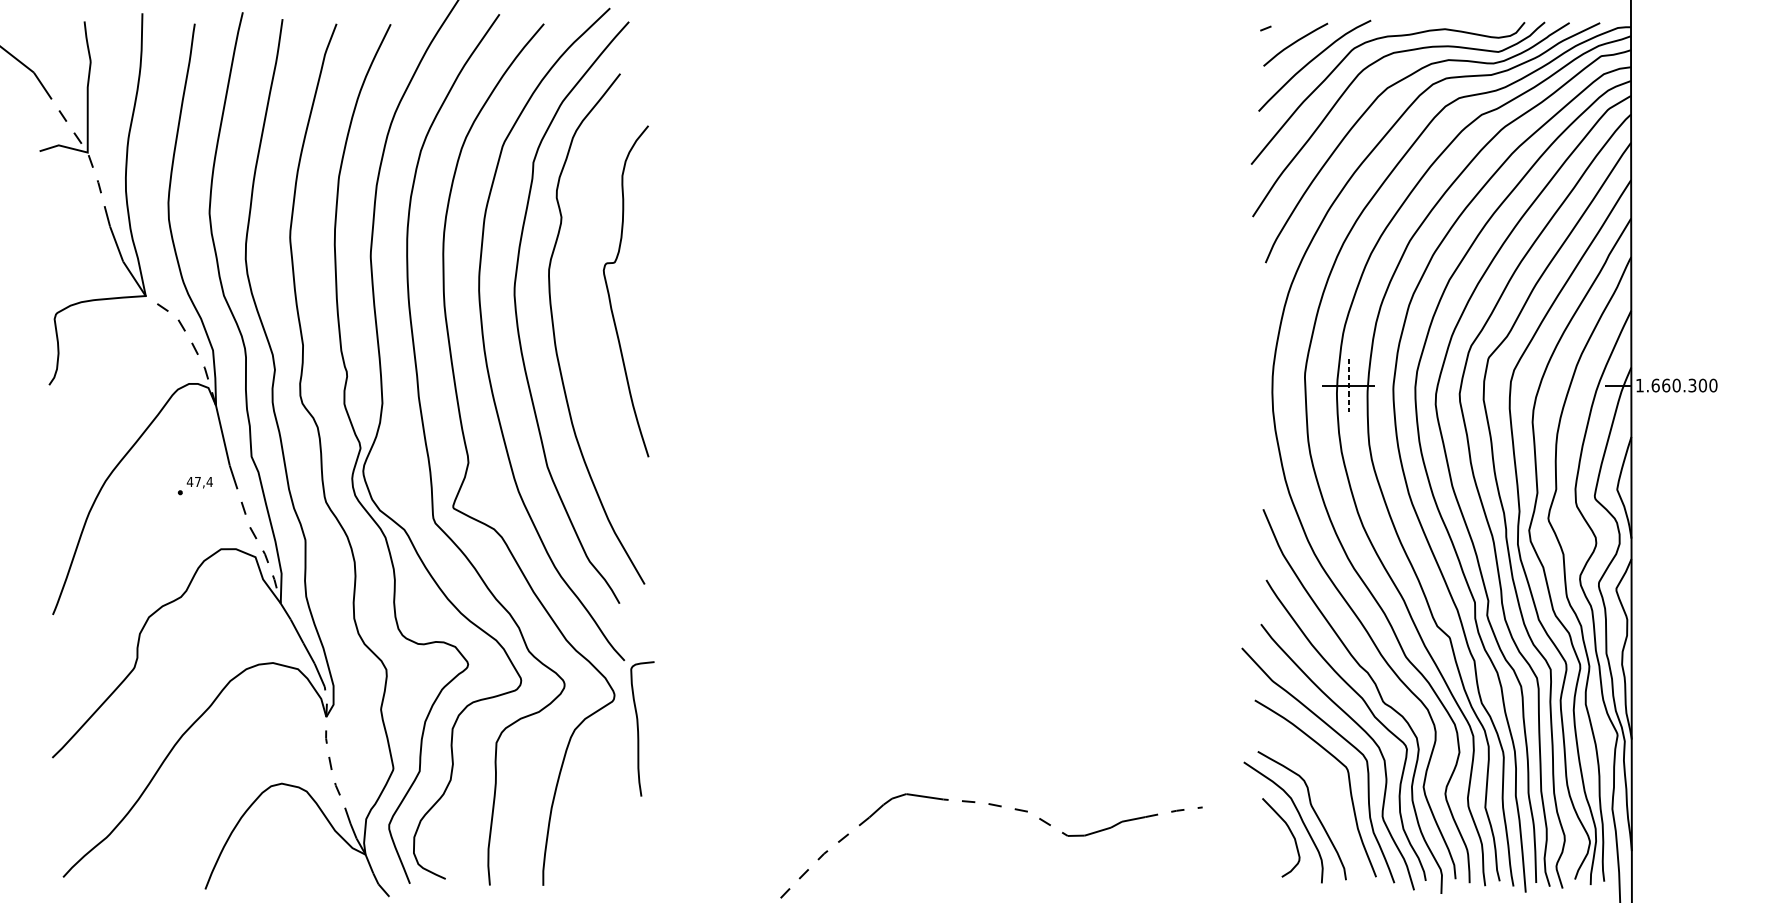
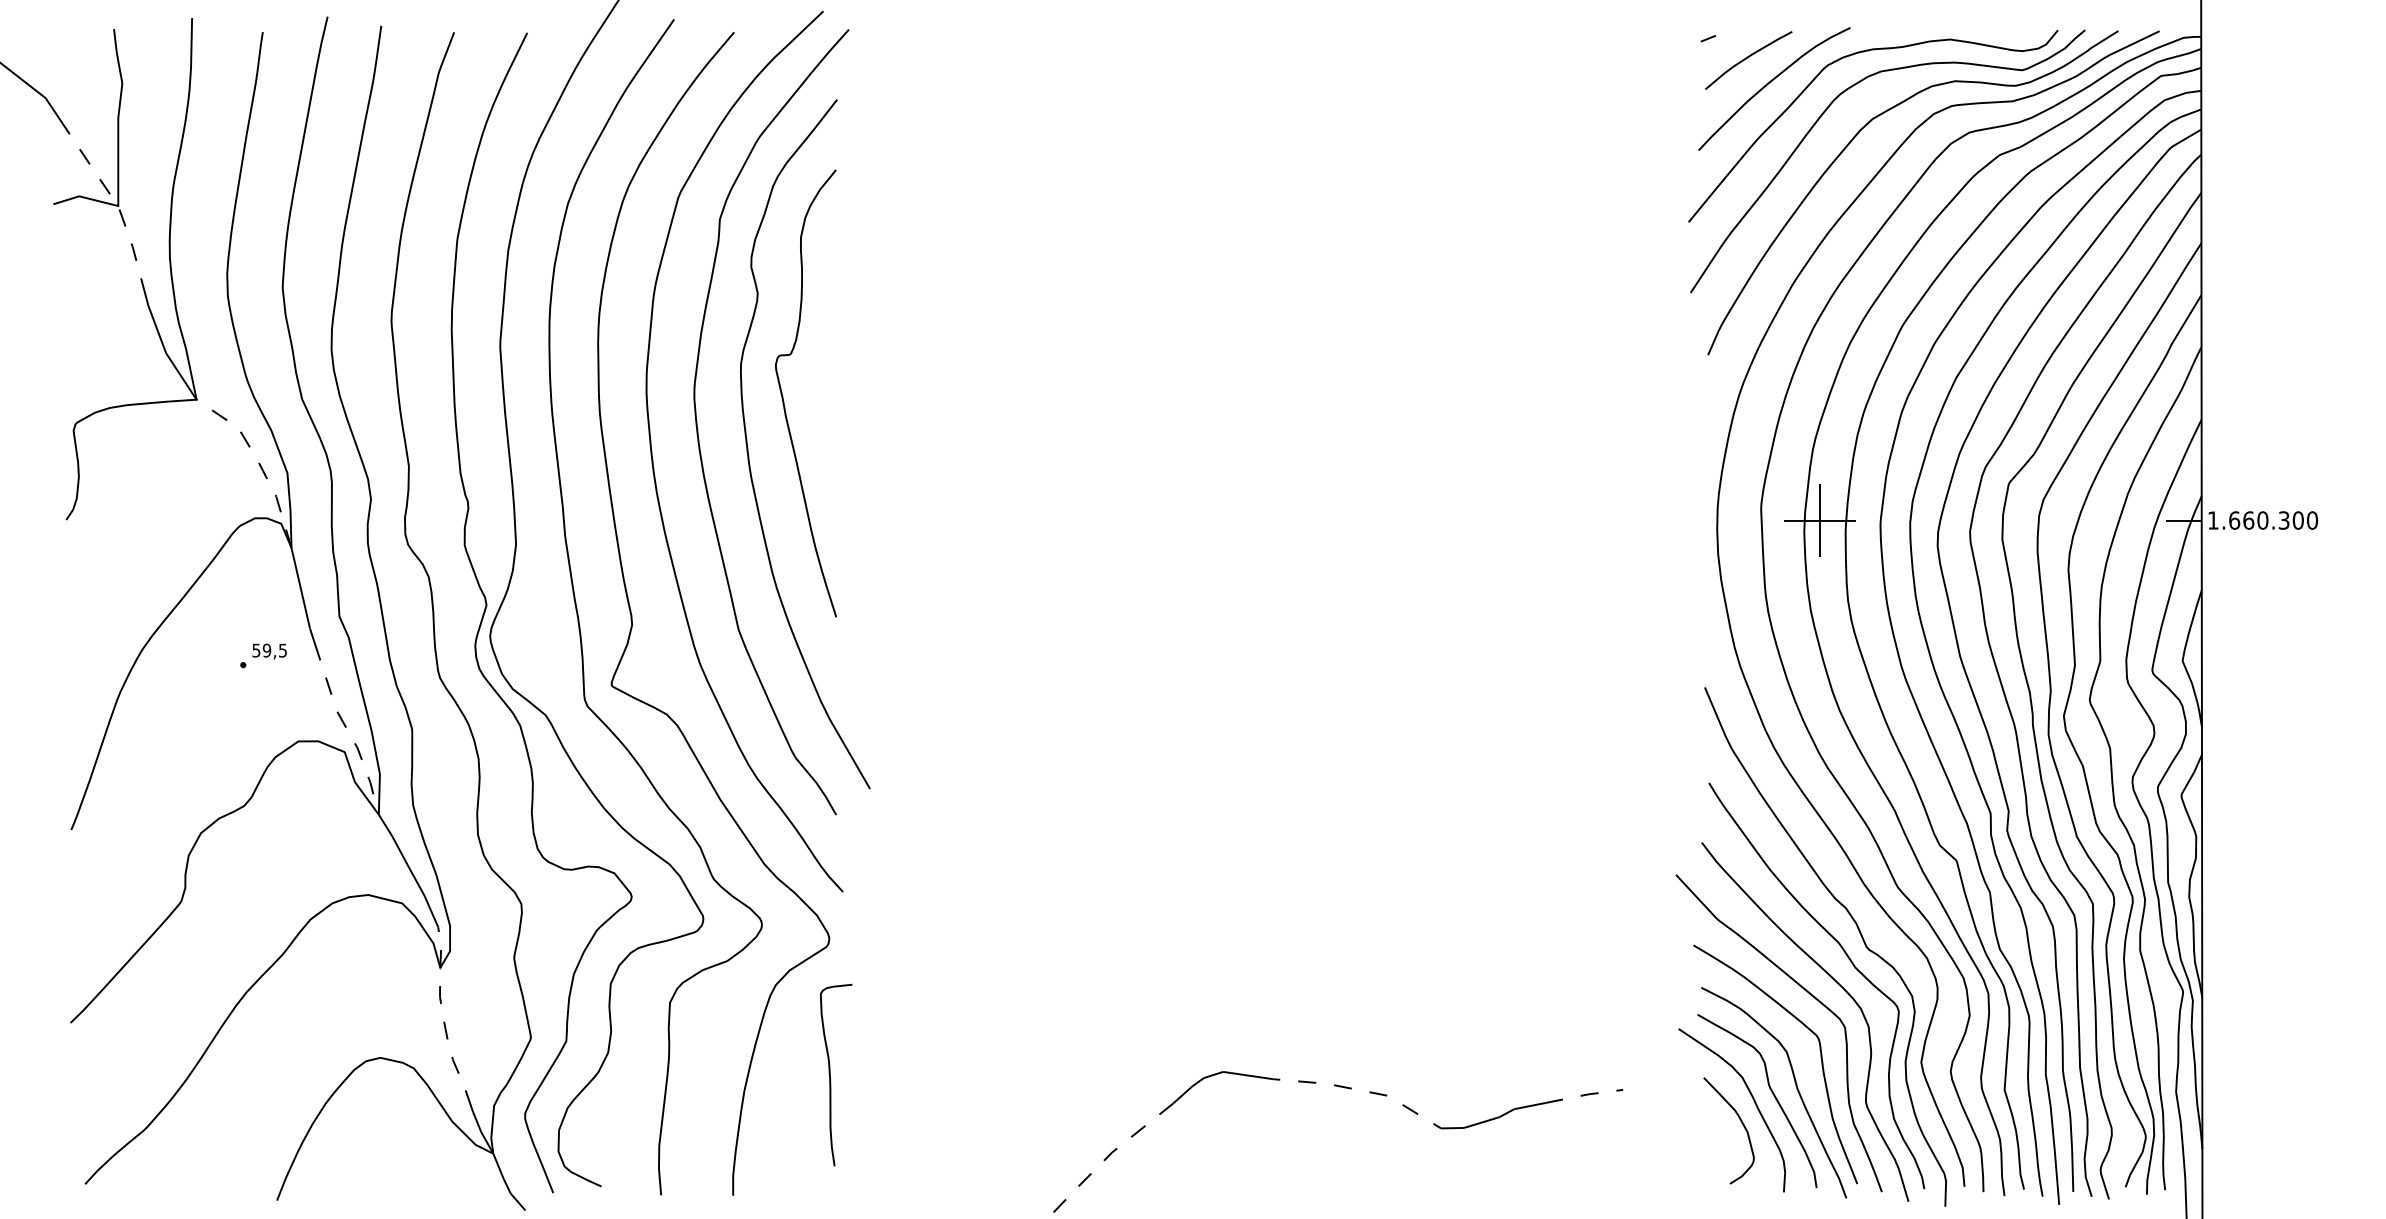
curve: (609, 293) -> (783, 396), moved
line: (1348, 386) -> (1820, 521), dashed -> solid
text: (199, 481) -> (269, 650), 47,4 -> 59,5
curve: (638, 728) -> (830, 1074), moved
curve: (1330, 804) -> (1795, 1085), added

